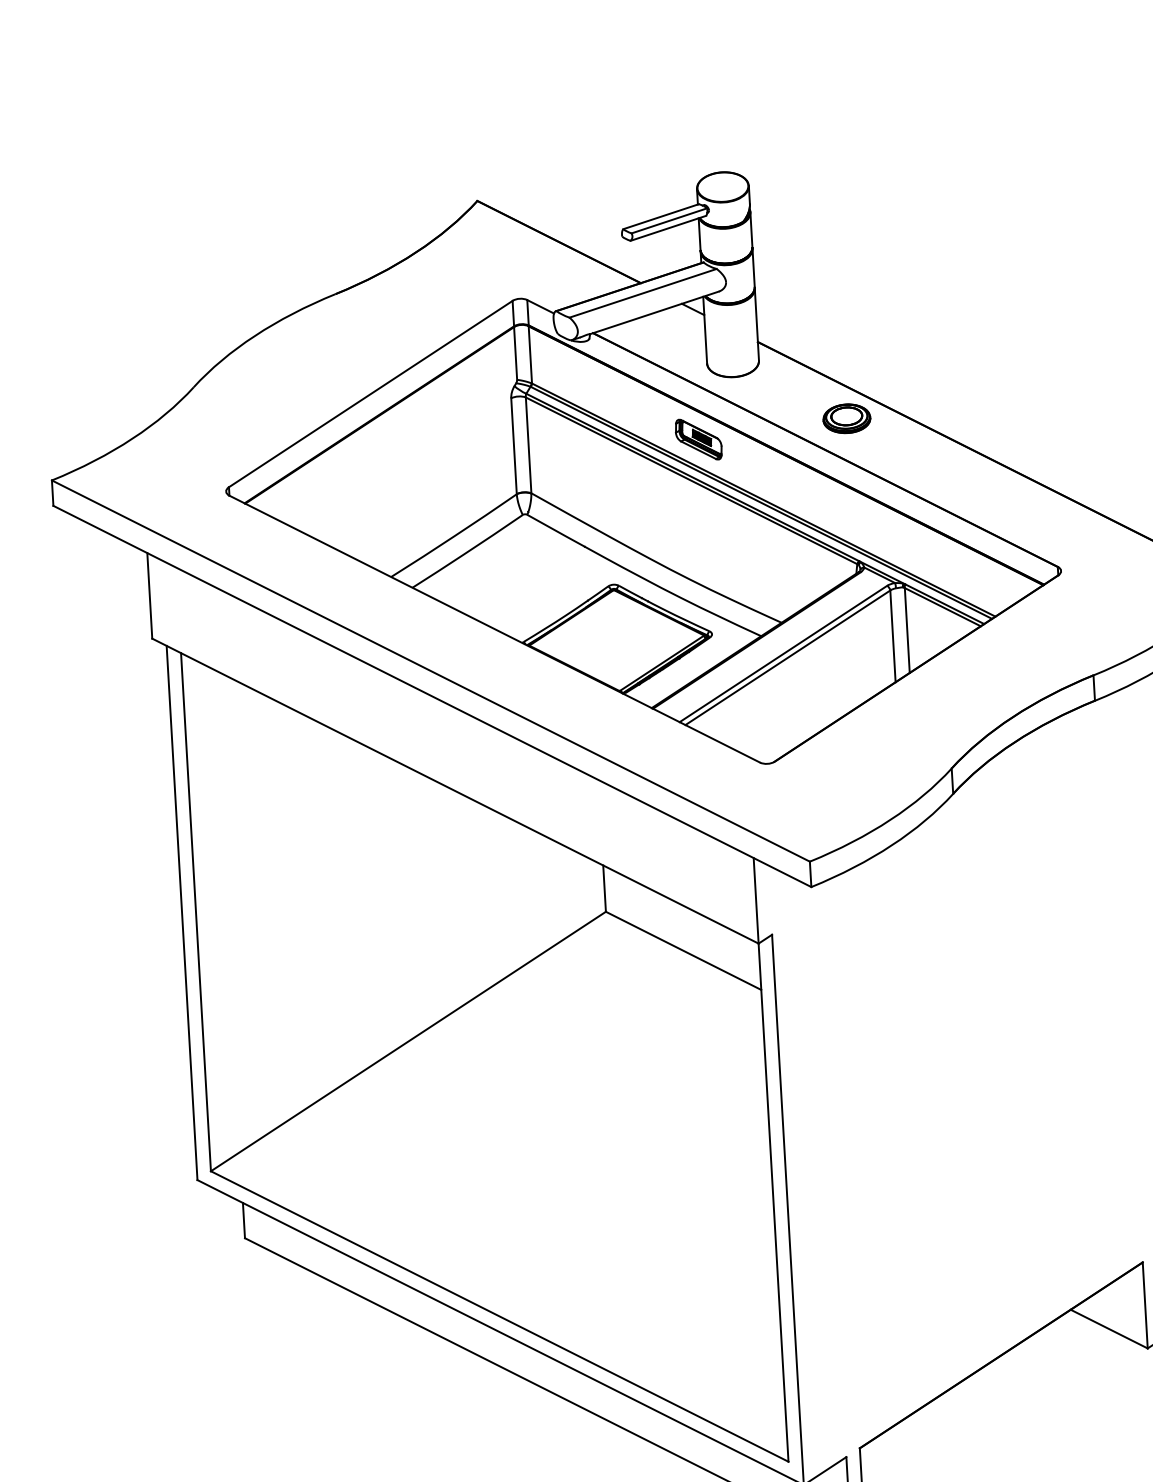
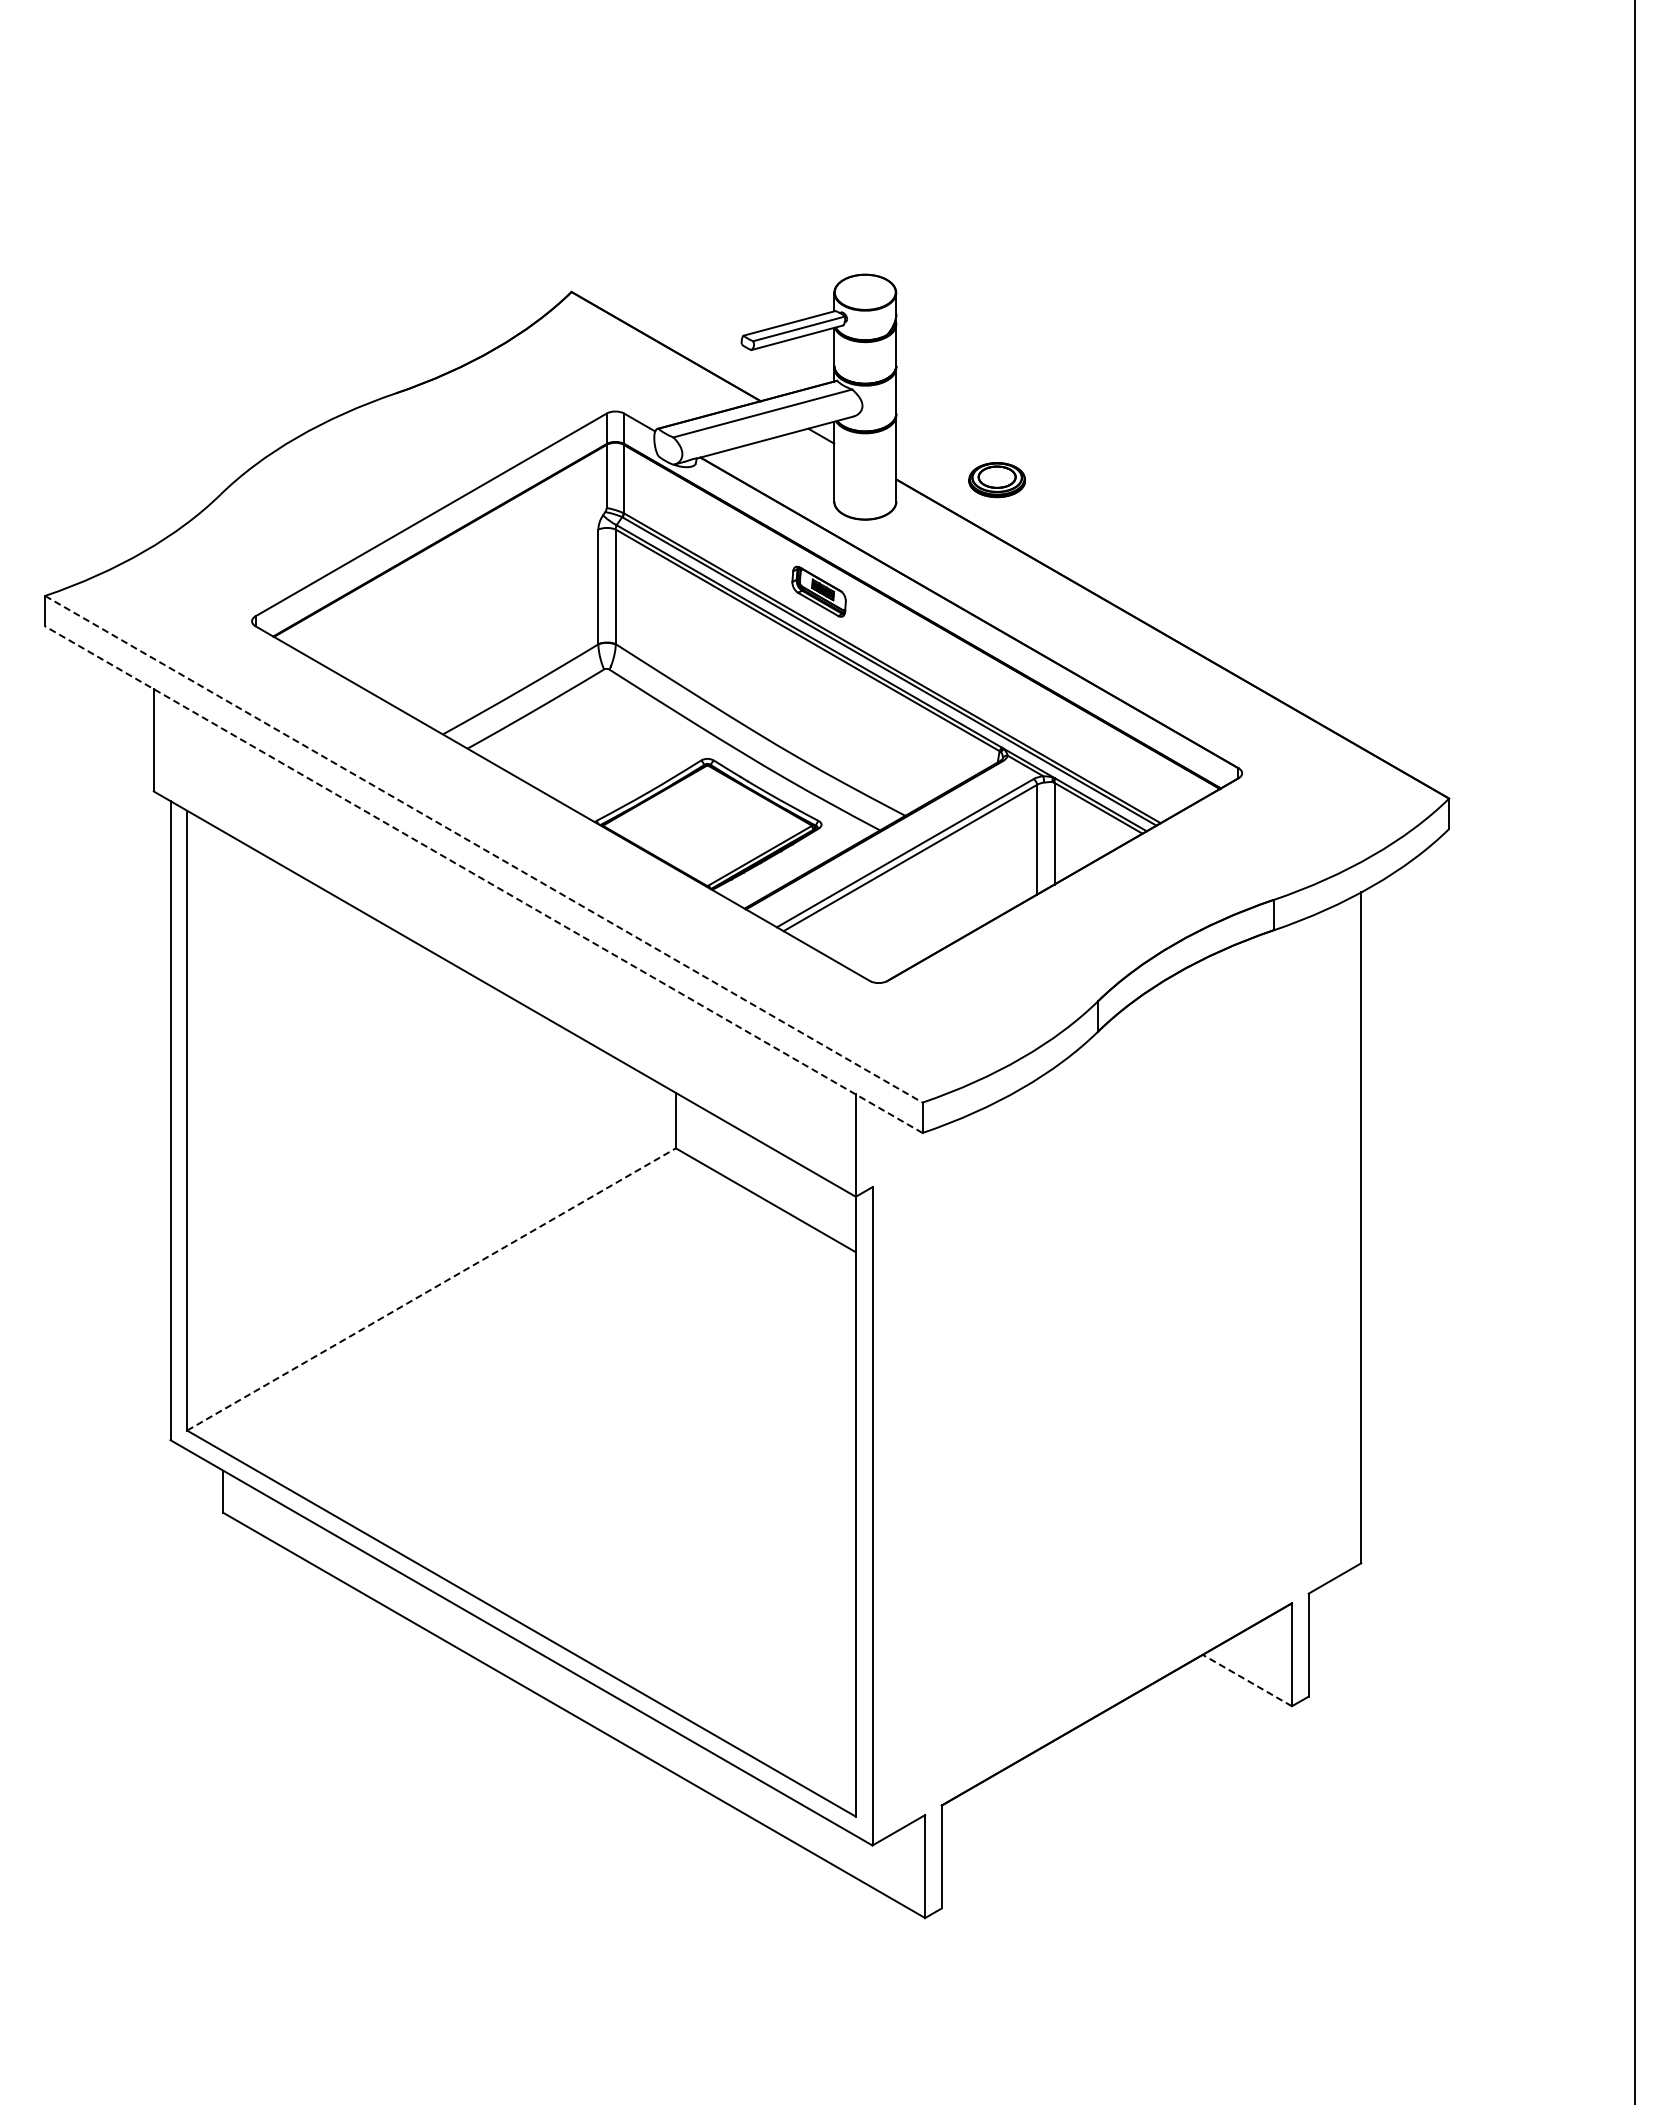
part: (846, 419) -> (996, 480), moved
line: (430, 671) -> (483, 849), solid -> dashed
line: (432, 696) -> (483, 879), solid -> dashed
line: (408, 1041) -> (431, 1289), solid -> dashed
line: (1108, 1329) -> (1246, 1680), solid -> dashed

